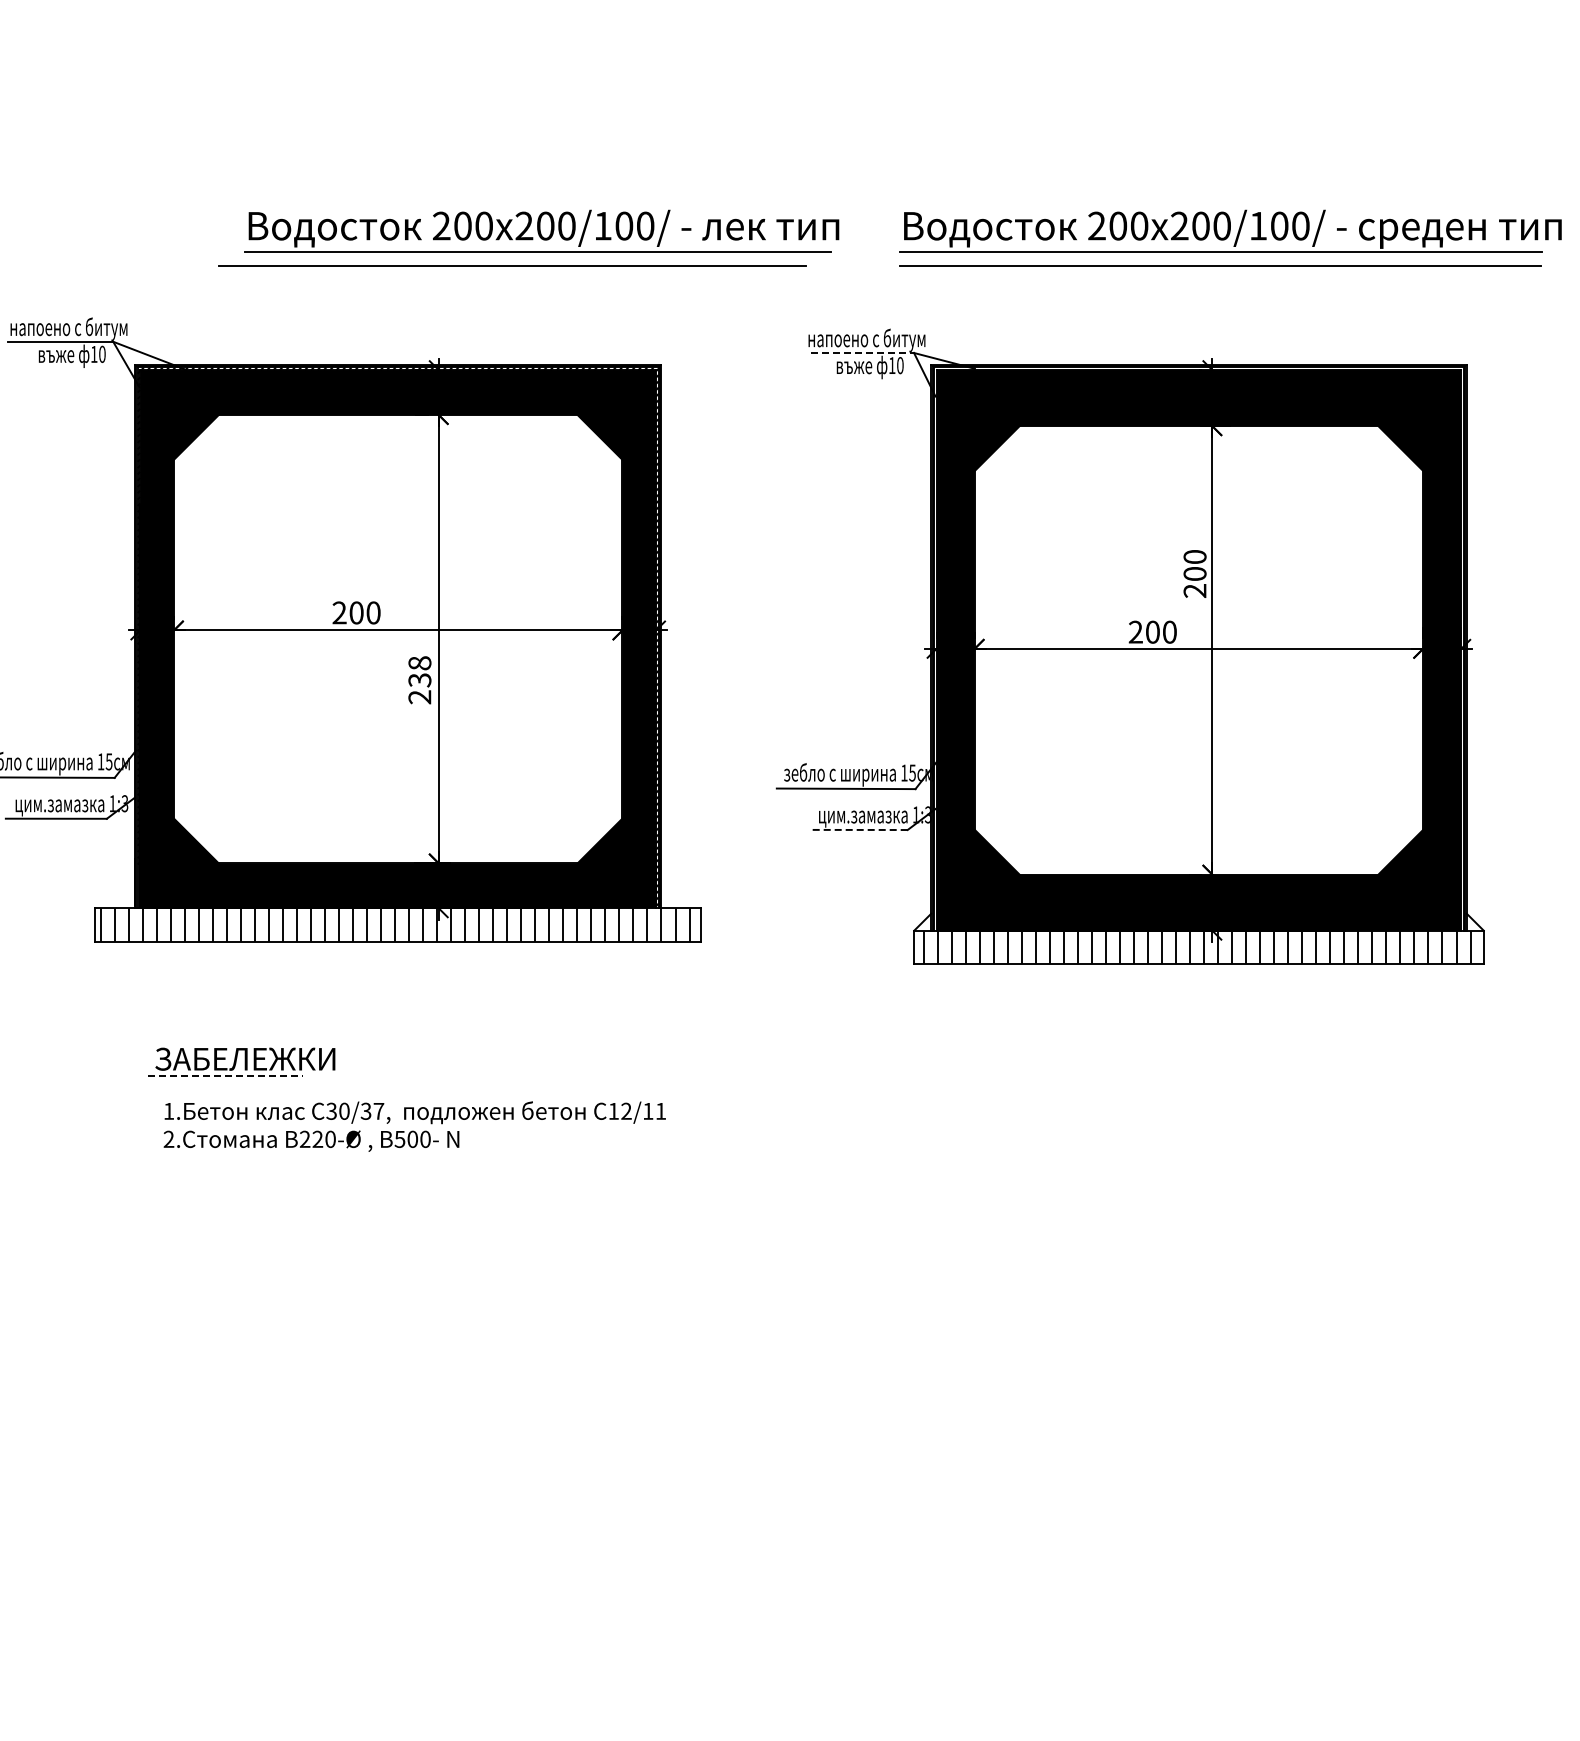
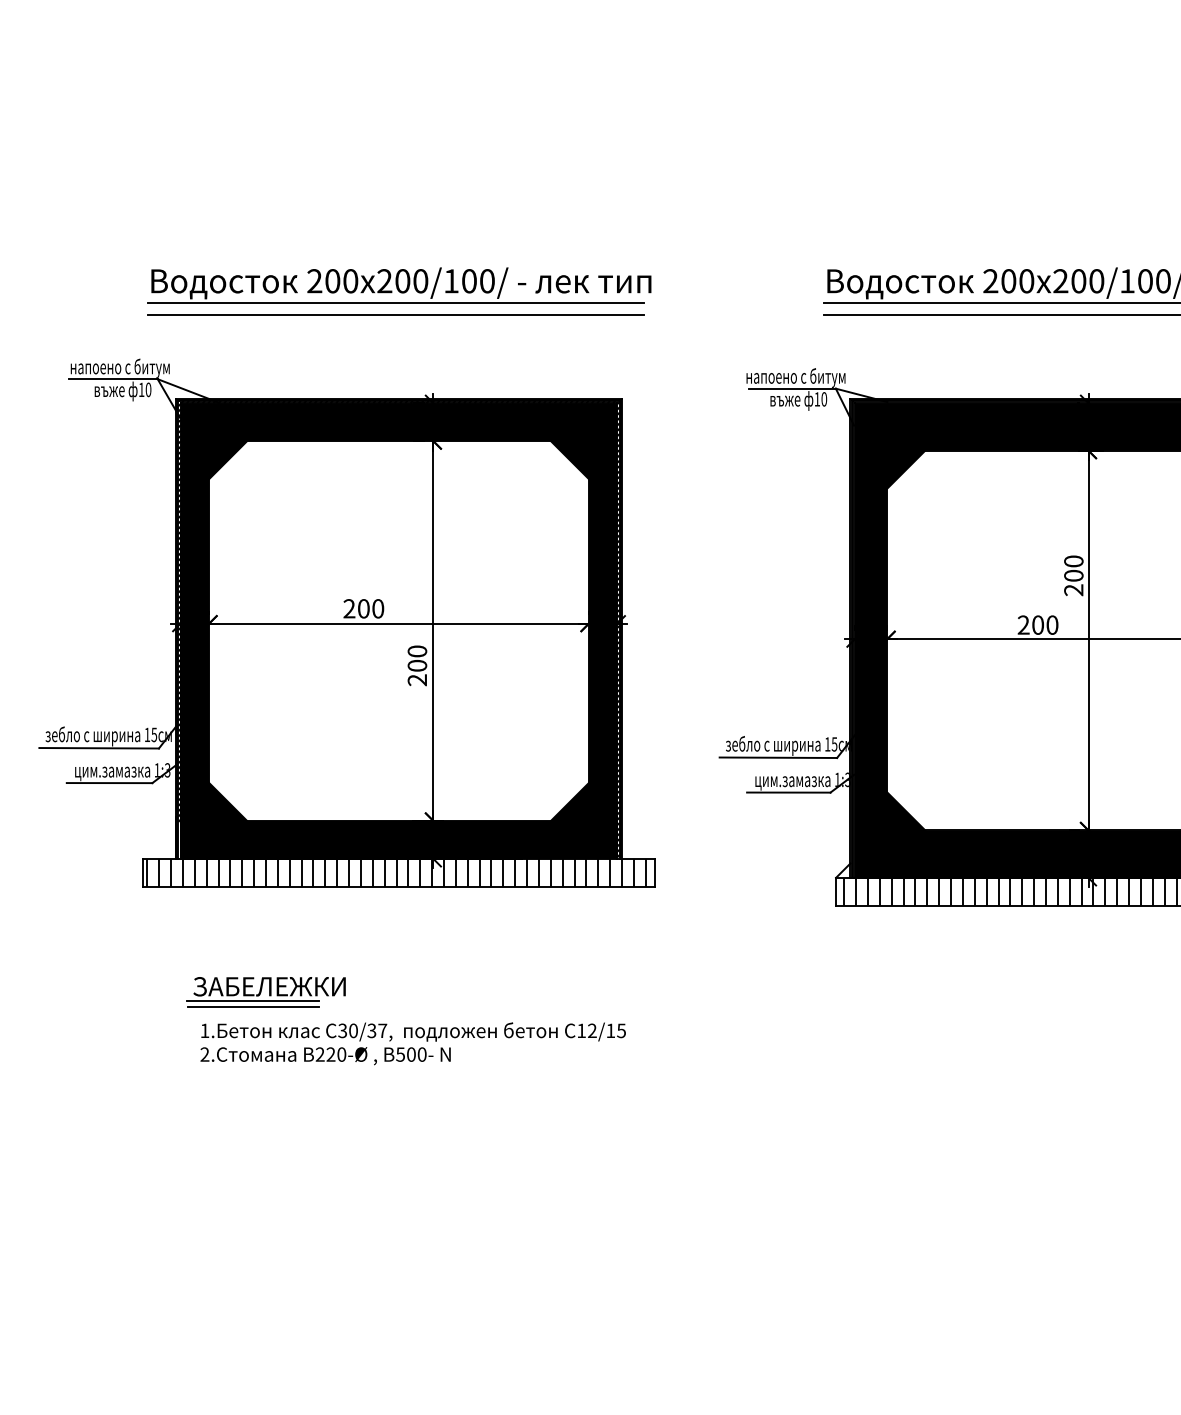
part: (541, 230) -> (399, 284), moved
line: (512, 265) -> (395, 314), moved
line: (862, 352) -> (792, 388), dashed -> solid
text: (419, 671) -> (417, 658), 238 -> 200
line: (857, 829) -> (787, 792), dashed -> solid
line: (225, 1075) -> (252, 1000), dashed -> solid
line: (226, 1082) -> (253, 1006), added
text: (660, 1111) -> (621, 1030), C12/11 -> C12/15

